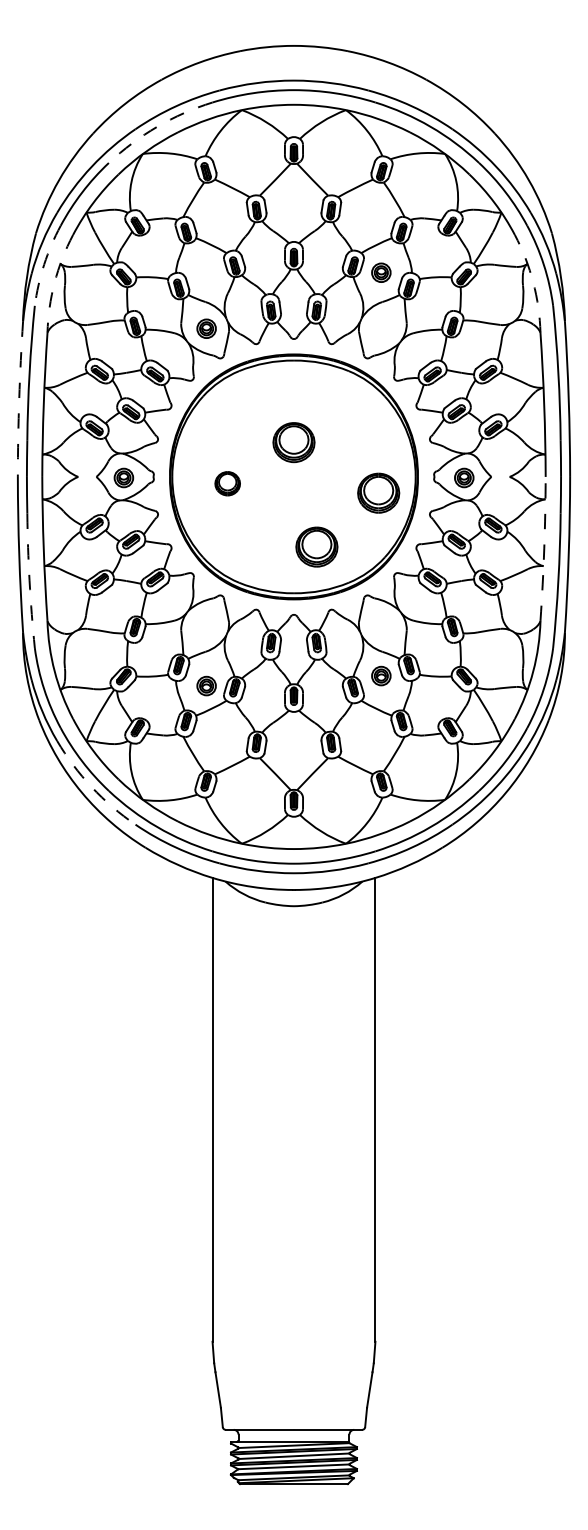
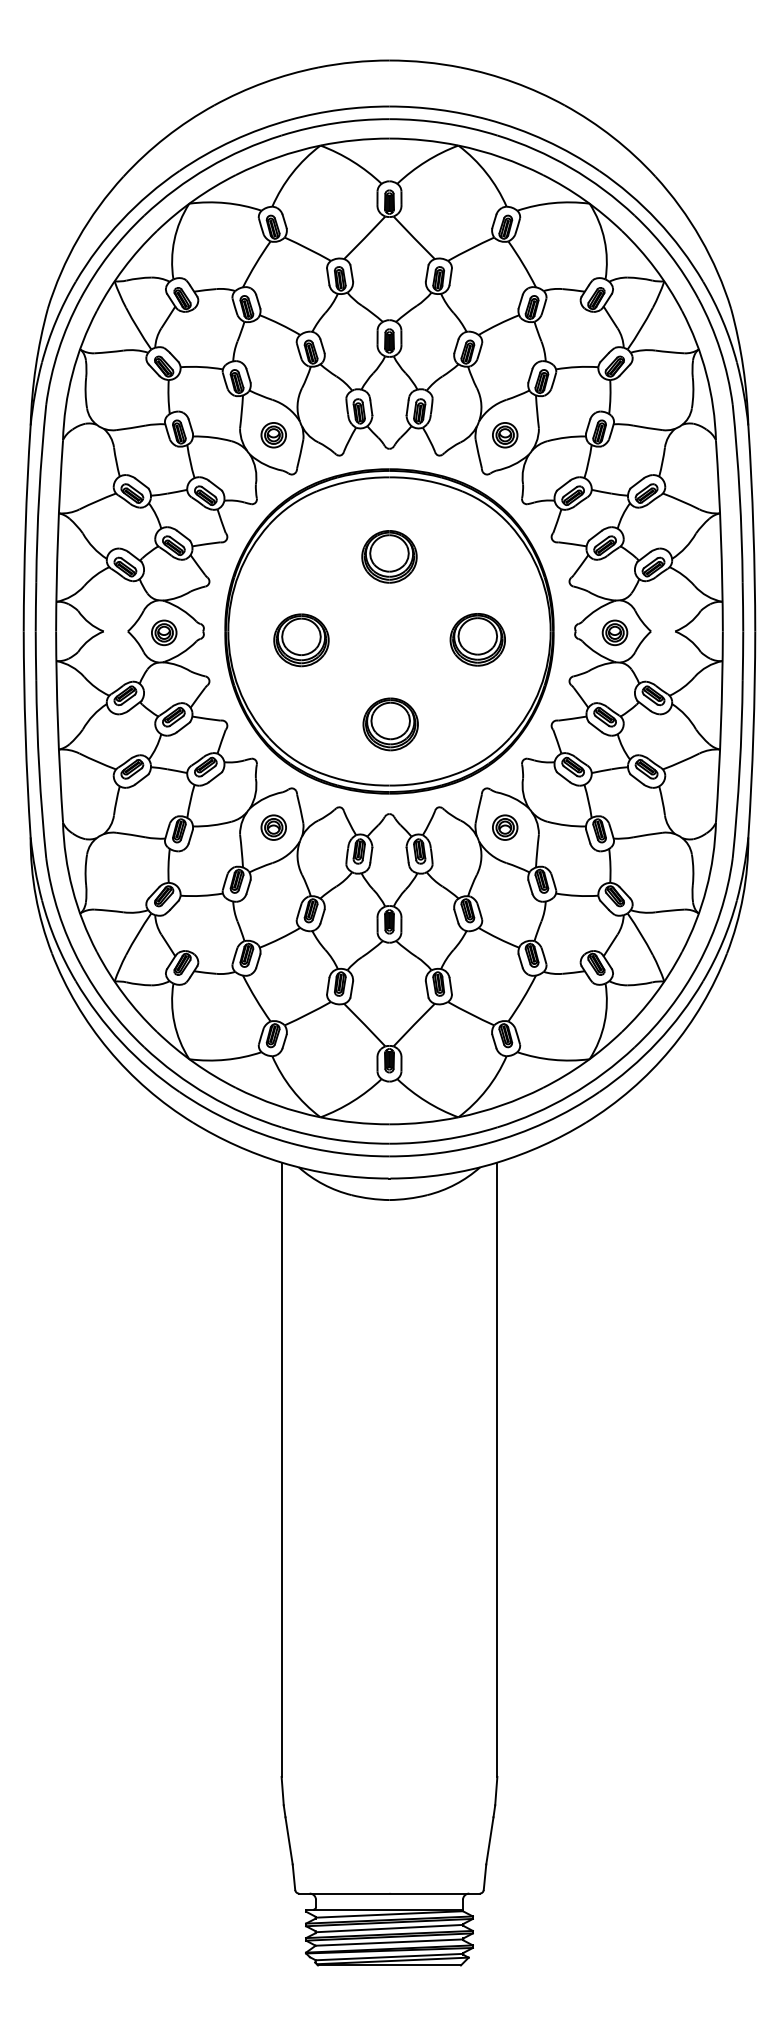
arc: (157, 126) -> (208, 167), dashed -> solid
arc: (44, 264) -> (59, 350), dashed -> solid
part: (381, 272) -> (505, 434), moved
arc: (54, 282) -> (72, 373), dashed -> solid
arc: (533, 282) -> (706, 373), dashed -> solid
arc: (19, 399) -> (25, 528), dashed -> solid
part: (293, 442) -> (388, 556), moved
part: (227, 483) -> (301, 640), size x1.67
part: (378, 492) -> (477, 638), moved
part: (316, 546) -> (390, 723), moved
arc: (544, 548) -> (721, 726), dashed -> solid
arc: (29, 580) -> (39, 768), dashed -> solid
part: (381, 675) -> (505, 826), moved
part: (206, 685) -> (273, 826), moved
arc: (91, 787) -> (121, 1042), dashed -> solid

